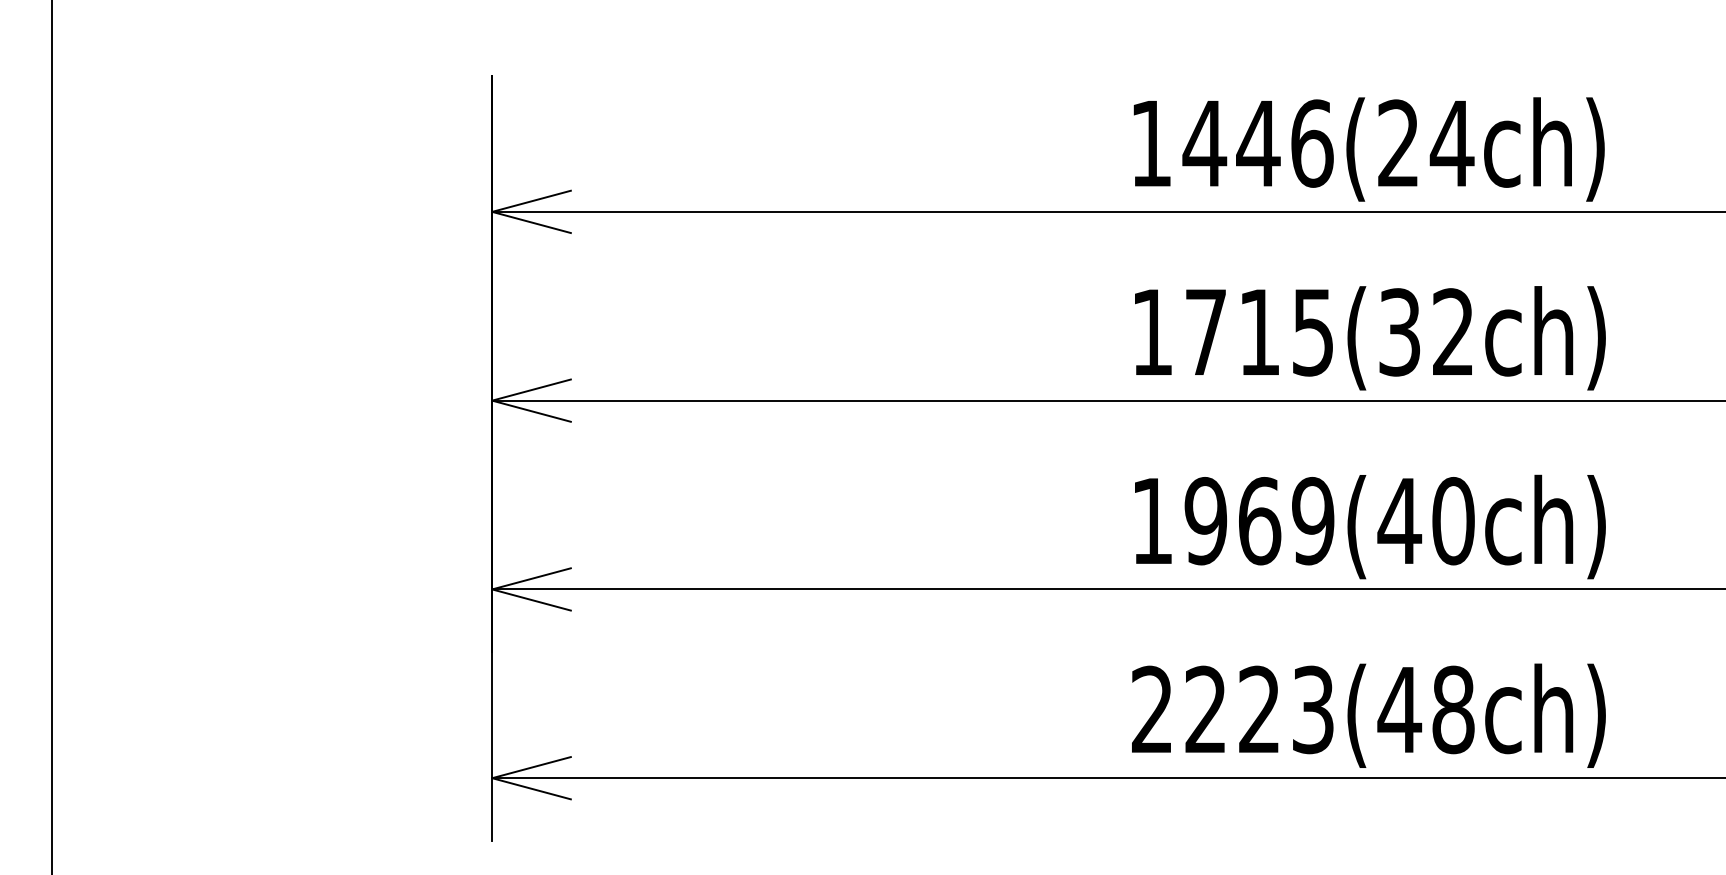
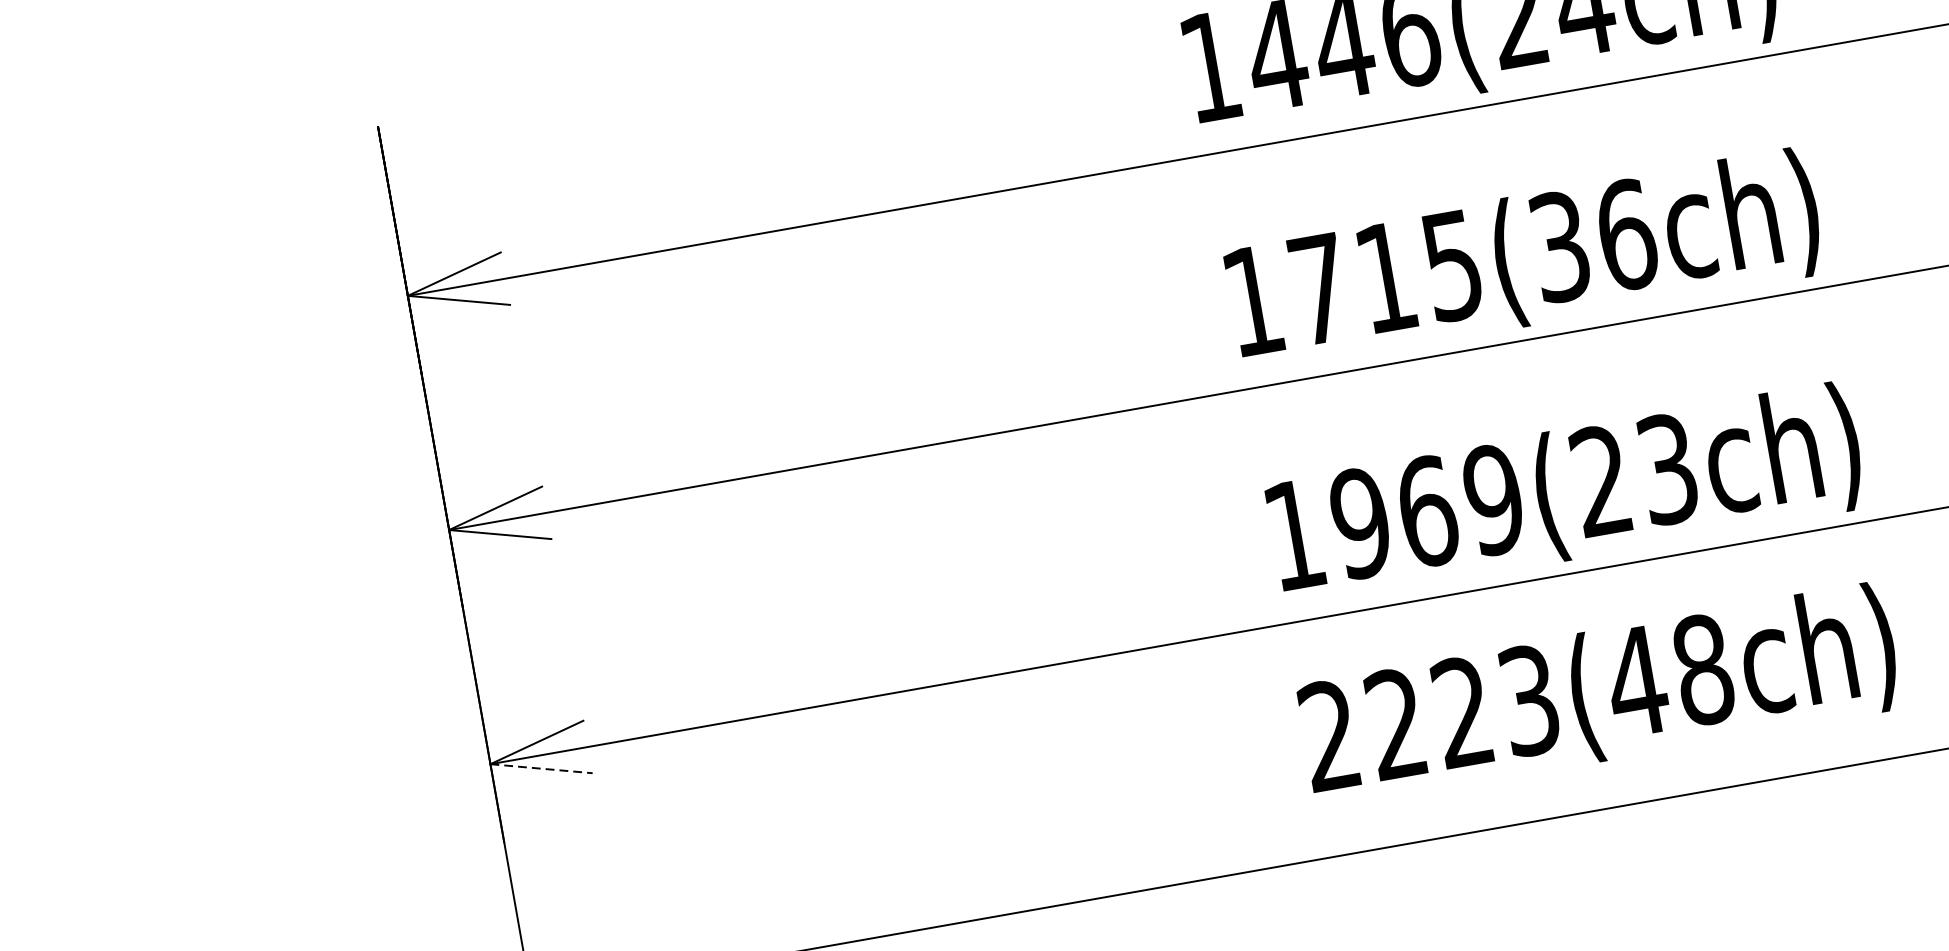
text: (1453, 332) -> (1626, 235), 1715(32ch) -> 1715(36ch)
text: (1425, 521) -> (1633, 475), 1969(40ch) -> 1969(23ch)
line: (531, 600) -> (541, 769), solid -> dashed
text: (1368, 715) -> (1599, 695), moved

